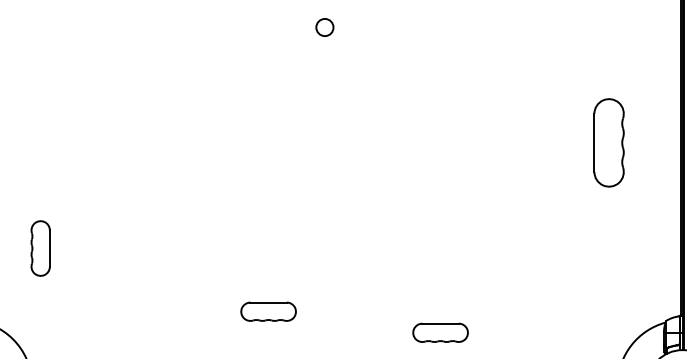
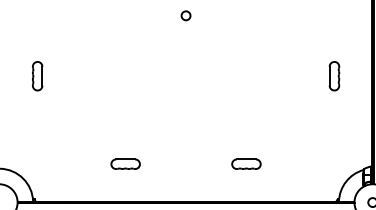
part: (609, 143) -> (334, 76), size x0.62
part: (40, 249) -> (37, 76), moved
part: (268, 310) -> (125, 163), moved
part: (440, 331) -> (246, 163), moved

